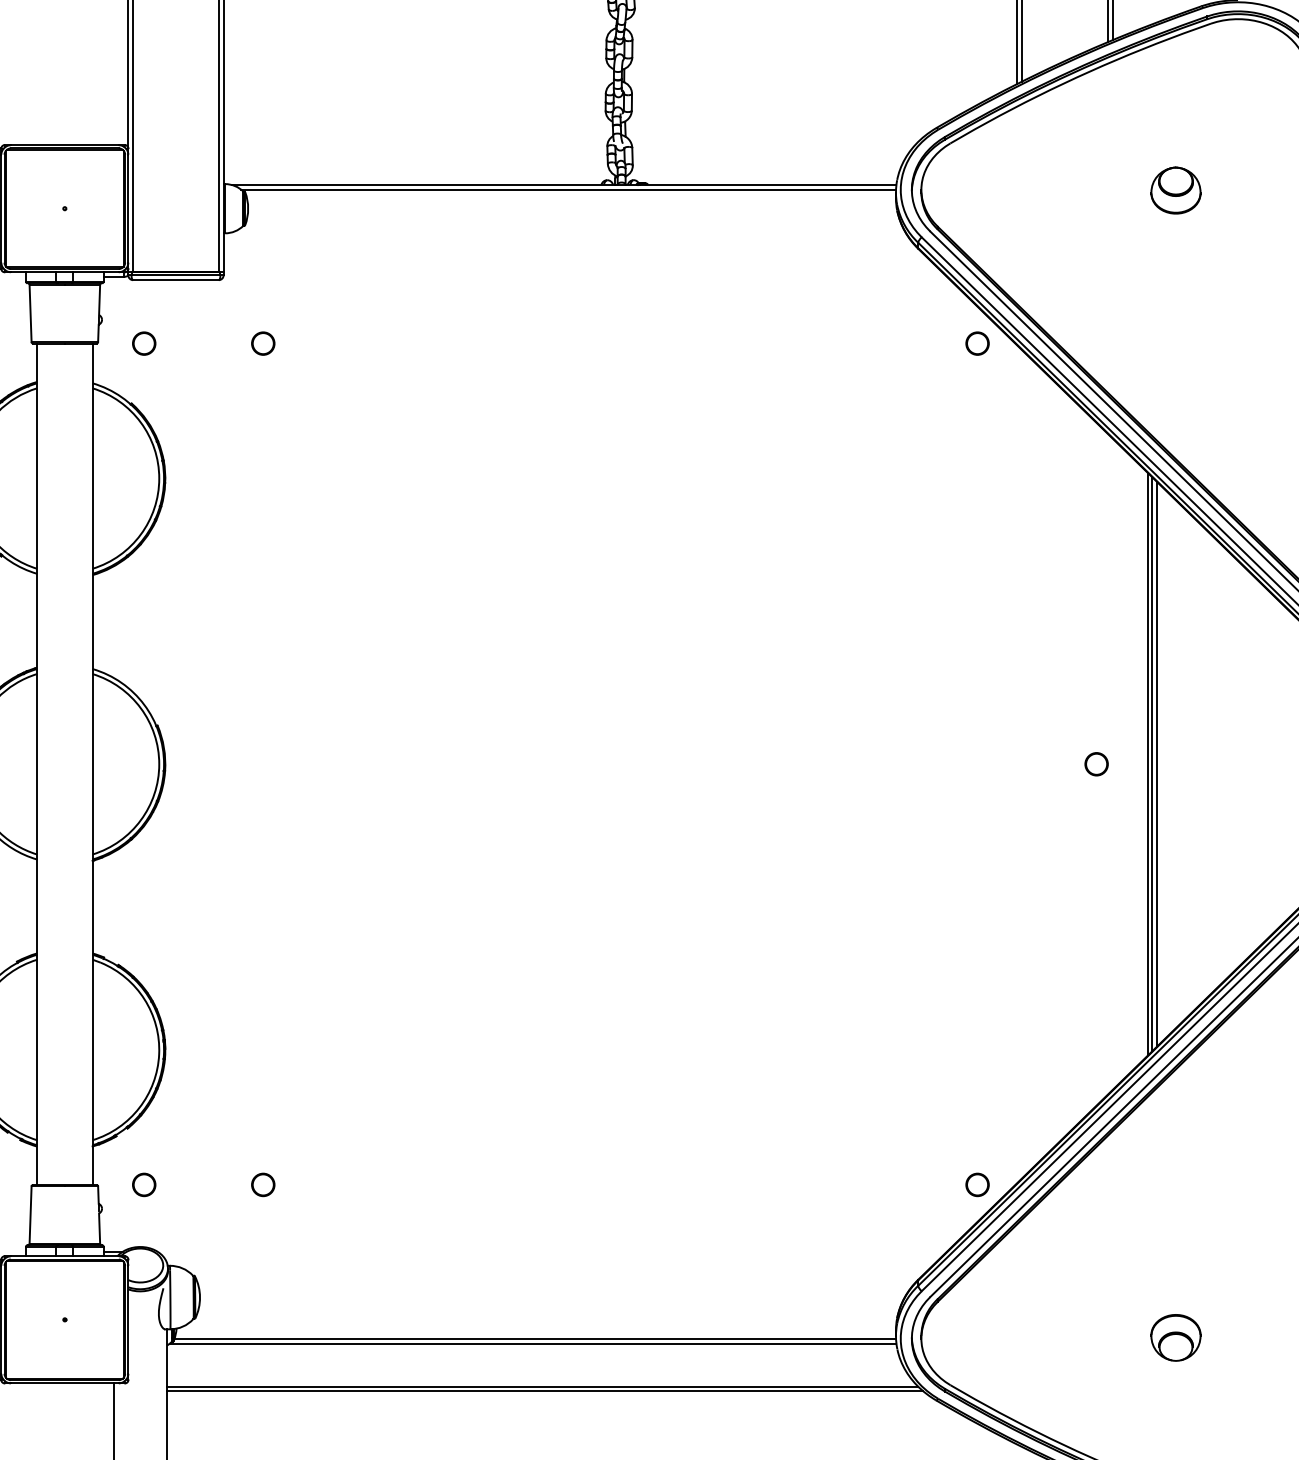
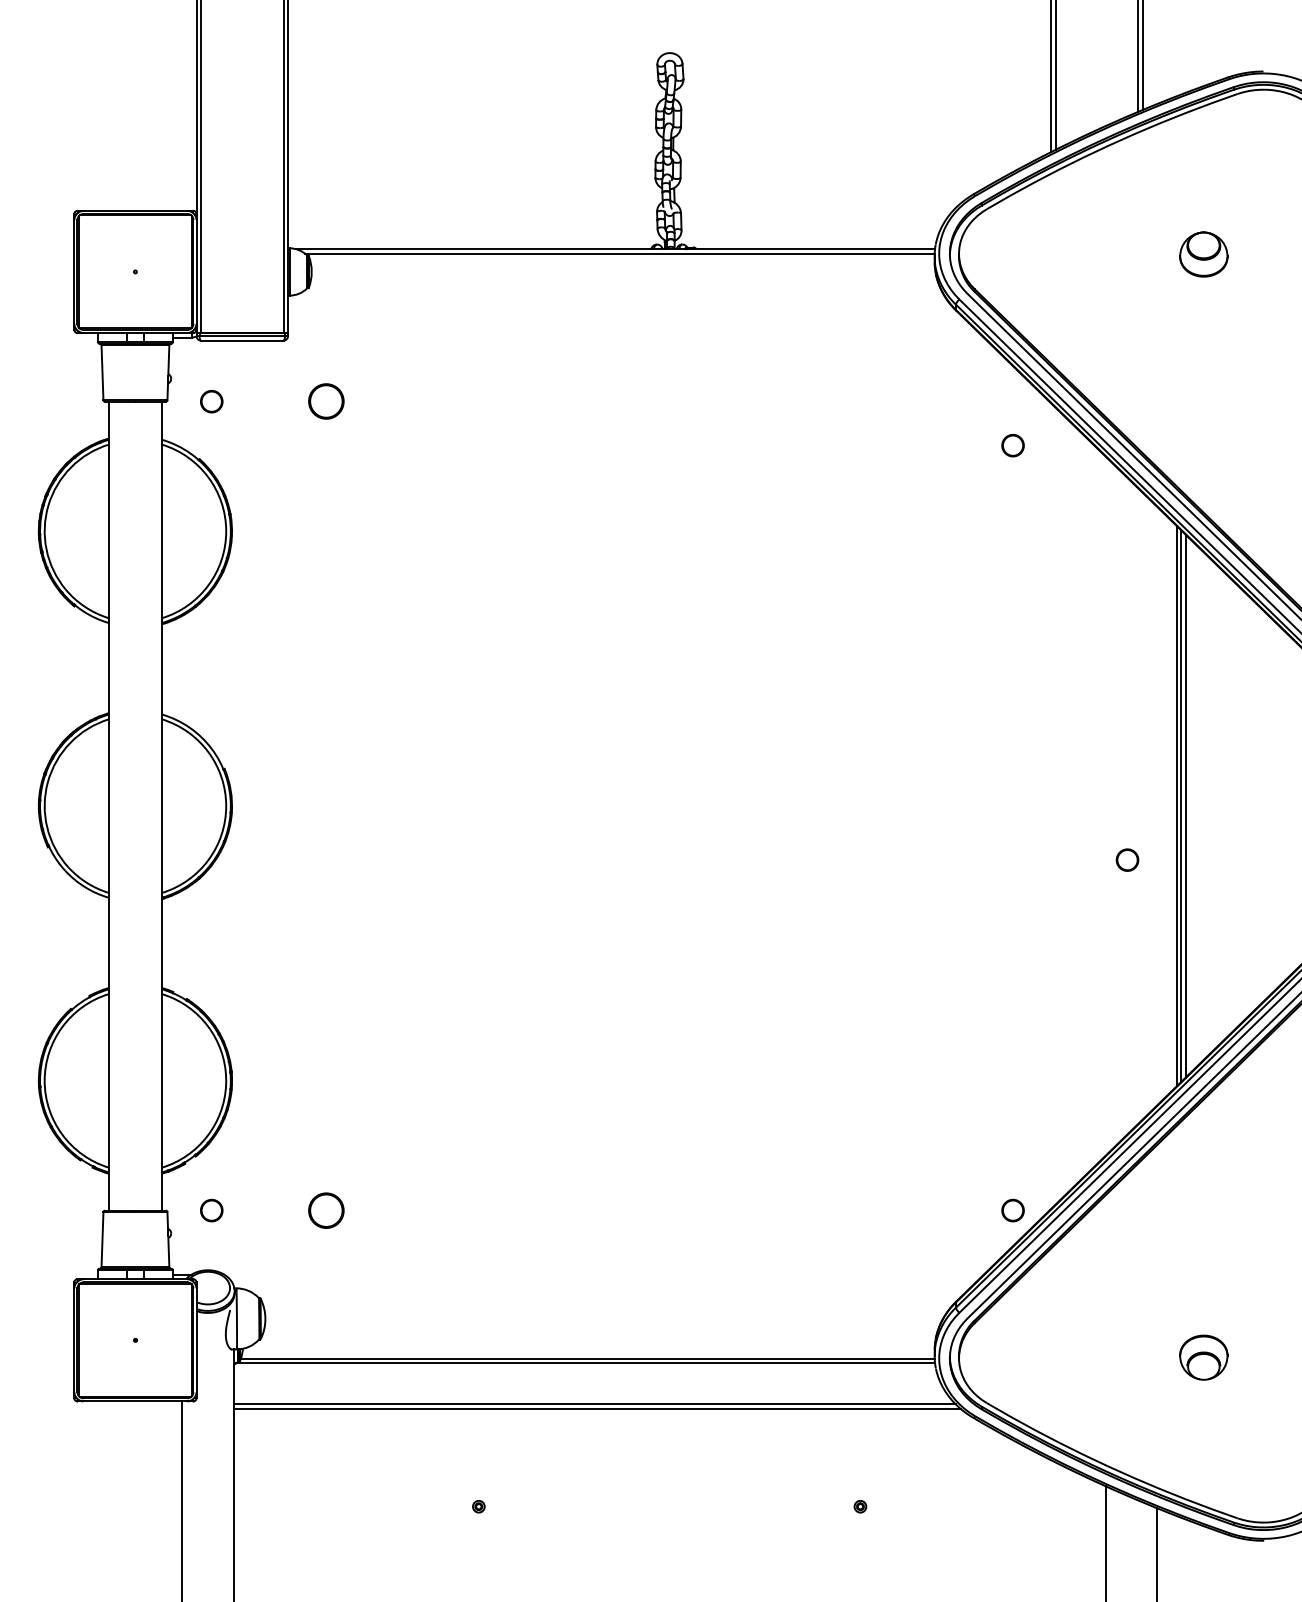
circle: (262, 343) -> (325, 401), size x1.6
circle: (976, 343) -> (1012, 445), moved
part: (1096, 763) -> (1127, 859), moved
part: (262, 1184) -> (325, 1210), size x1.6

